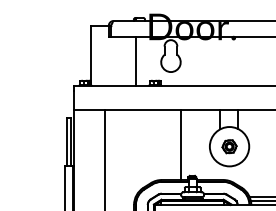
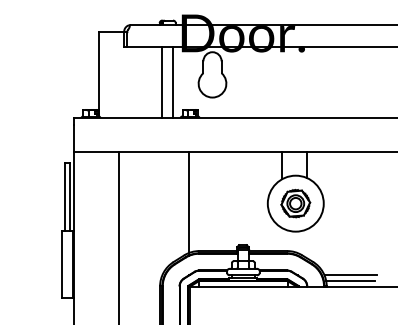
line: (143, 61) -> (173, 82), added
line: (180, 145) -> (189, 201), moved
part: (229, 146) -> (295, 203), size x1.43

